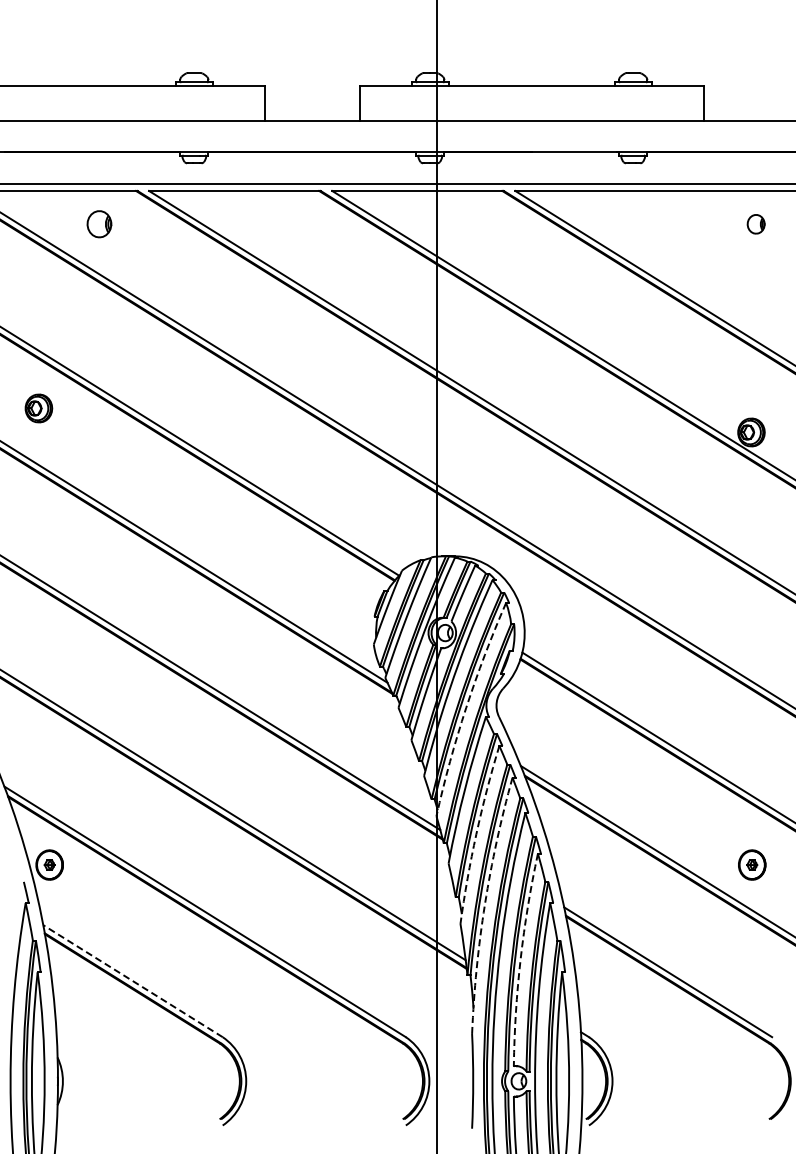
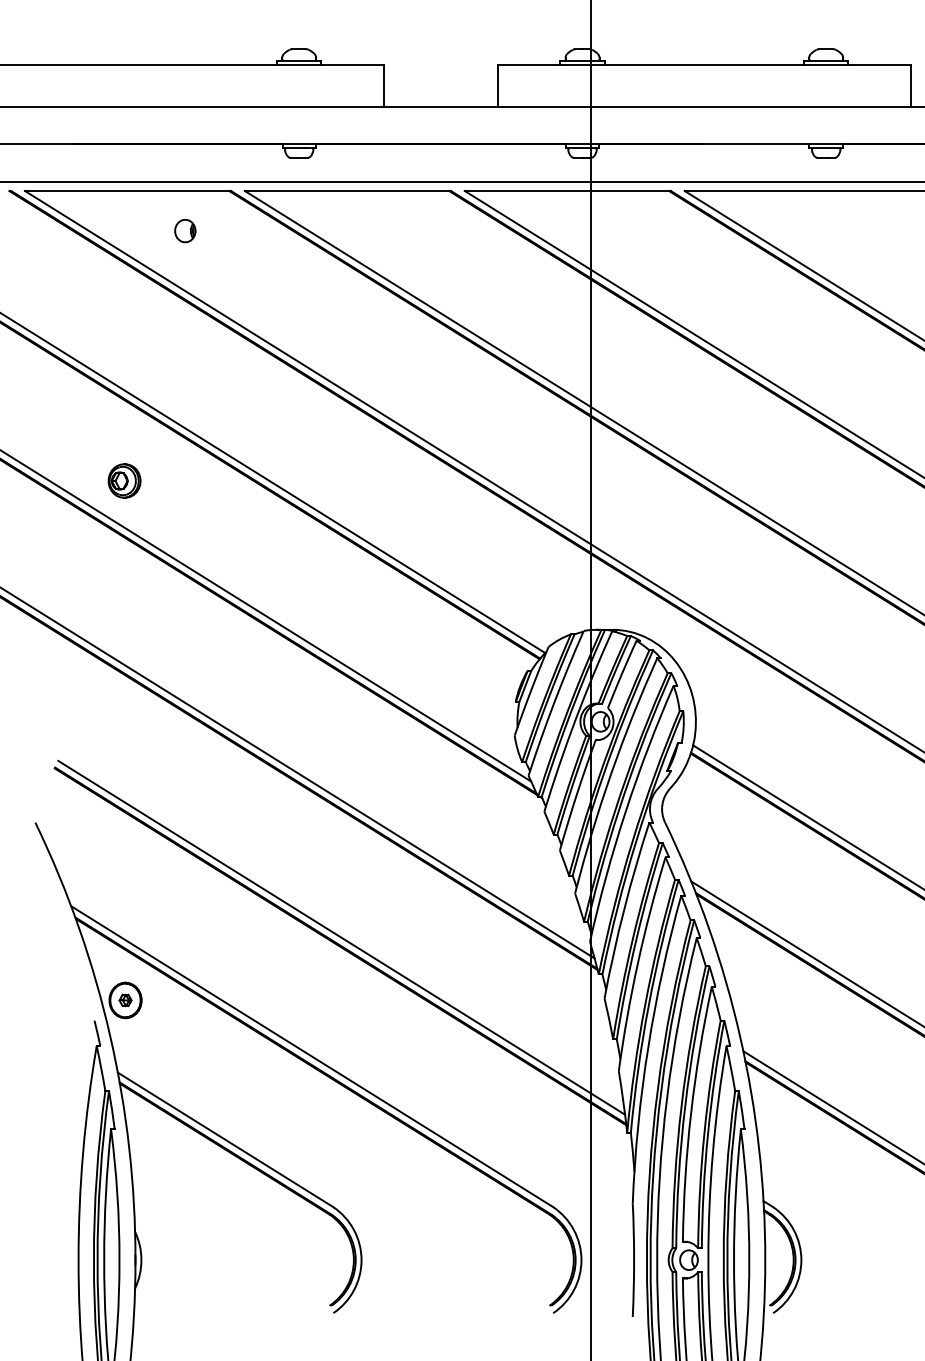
part: (99, 224) -> (185, 231), size x0.71
part: (38, 408) -> (124, 481), moved
arc: (466, 707) -> (626, 811), dashed -> solid
arc: (476, 834) -> (638, 963), dashed -> solid
arc: (484, 904) -> (647, 1047), dashed -> solid
arc: (520, 959) -> (690, 1113), dashed -> solid
line: (133, 981) -> (226, 1140), dashed -> solid

